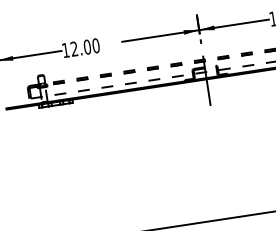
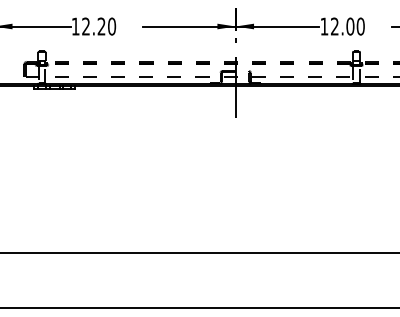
text: (87, 47) -> (101, 26), 12.00 -> 12.20

